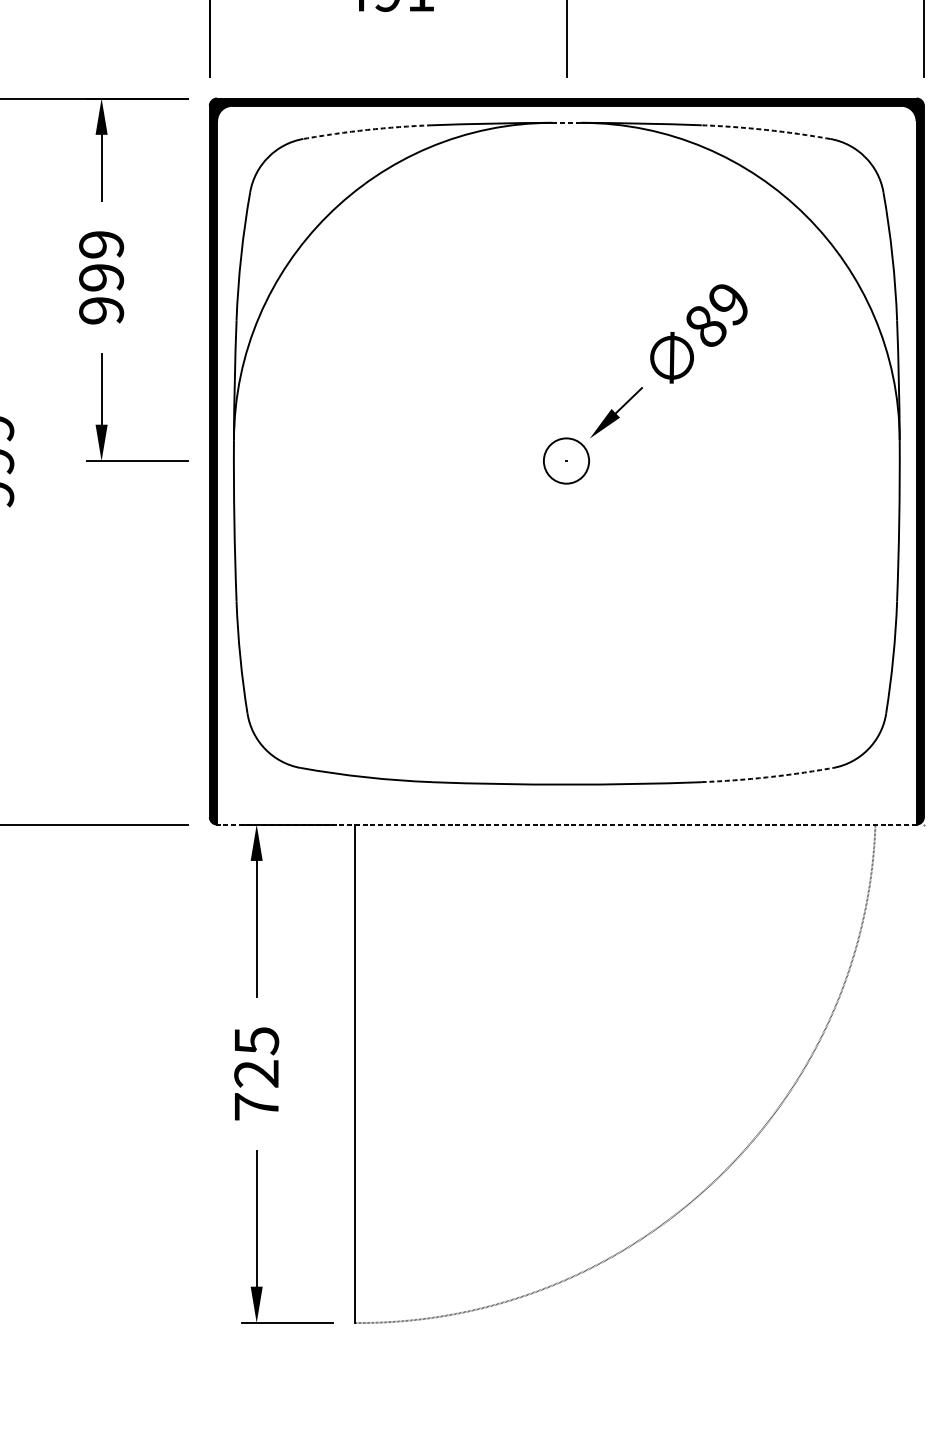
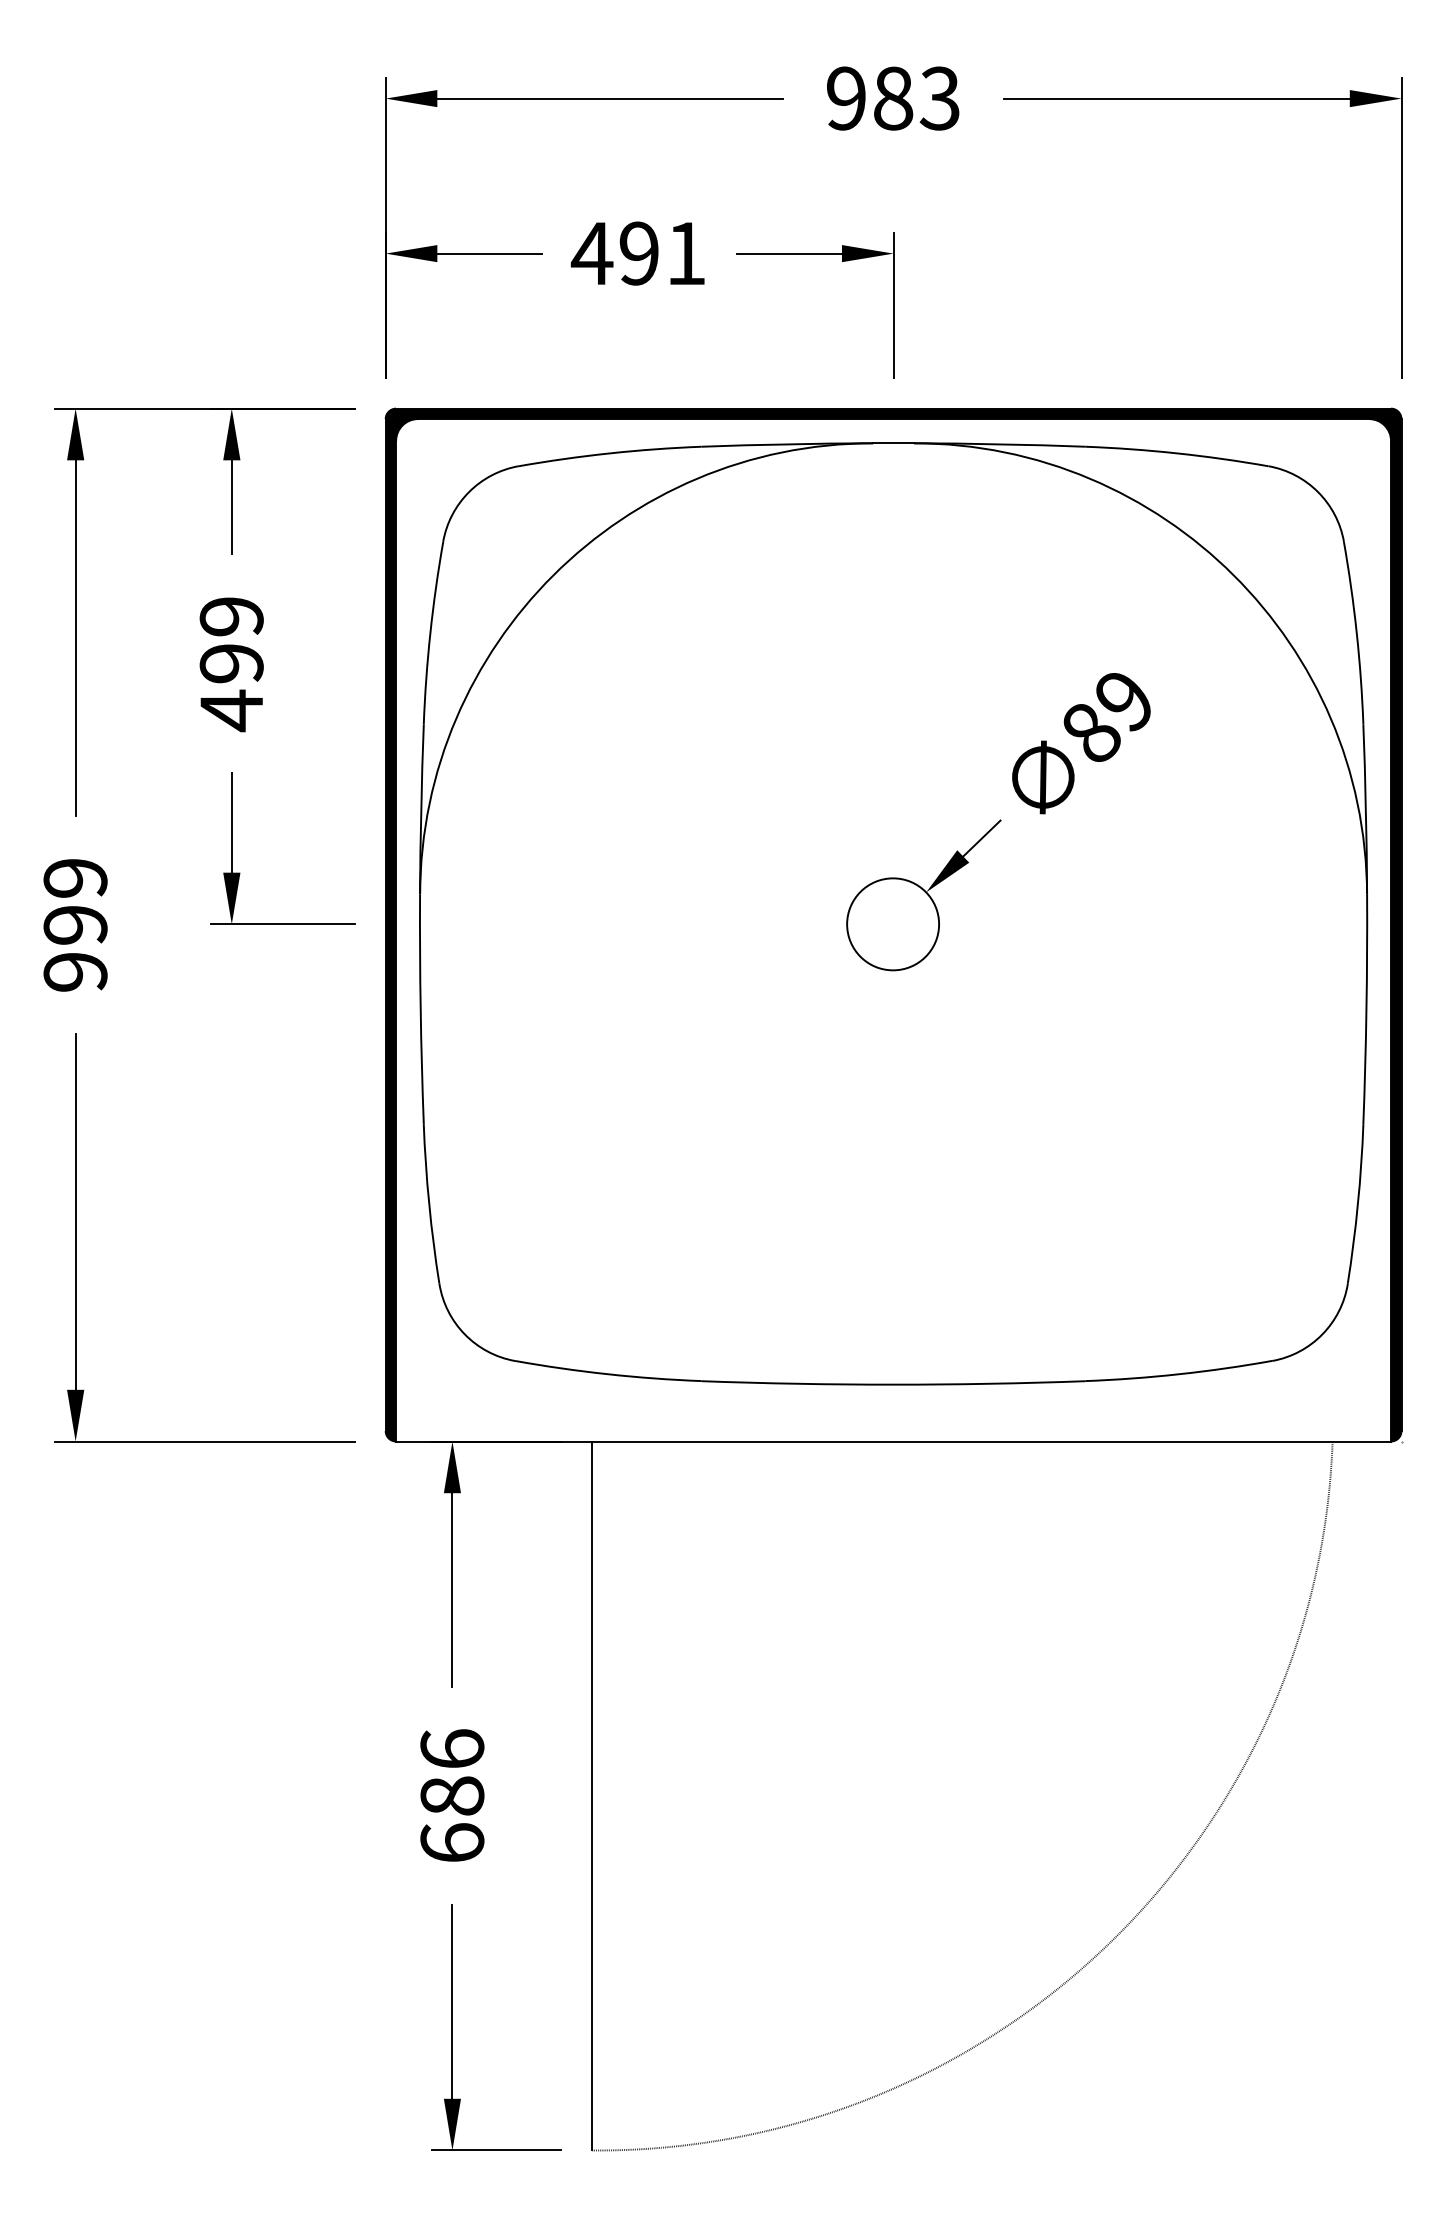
line: (567, 123) -> (894, 443), dashed -> solid
arc: (367, 130) -> (609, 453), dashed -> solid
arc: (766, 130) -> (1177, 453), dashed -> solid
text: (101, 310) -> (231, 710), 999 -> 499
circle: (566, 461) -> (893, 924), size x1.43
arc: (767, 777) -> (1179, 1374), dashed -> solid
line: (566, 824) -> (893, 1441), dashed -> solid
text: (256, 1073) -> (452, 1795), 725 -> 686

